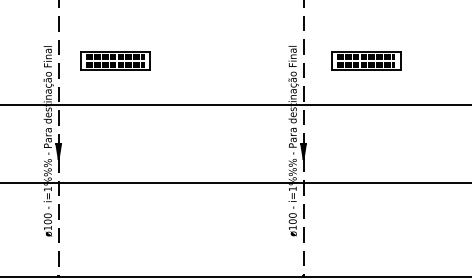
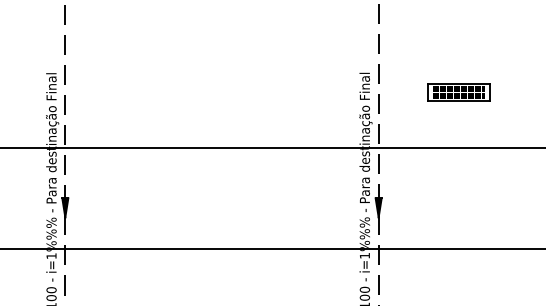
part: (115, 60) -> (138, 91), removed
part: (366, 60) -> (459, 91), size x0.7

